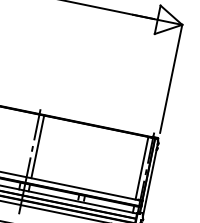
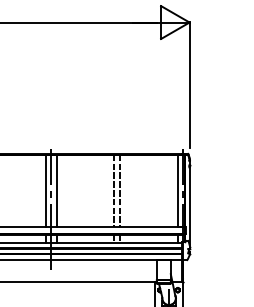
line: (28, 144) -> (45, 190), added
line: (86, 156) -> (113, 190), added
line: (92, 157) -> (120, 190), added

